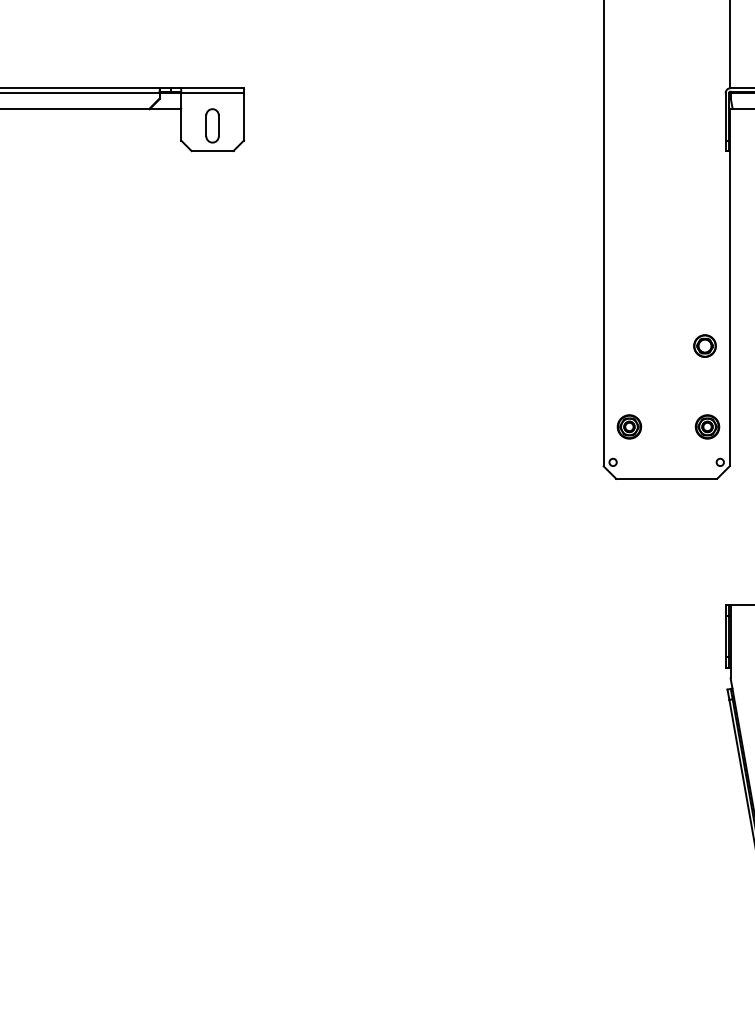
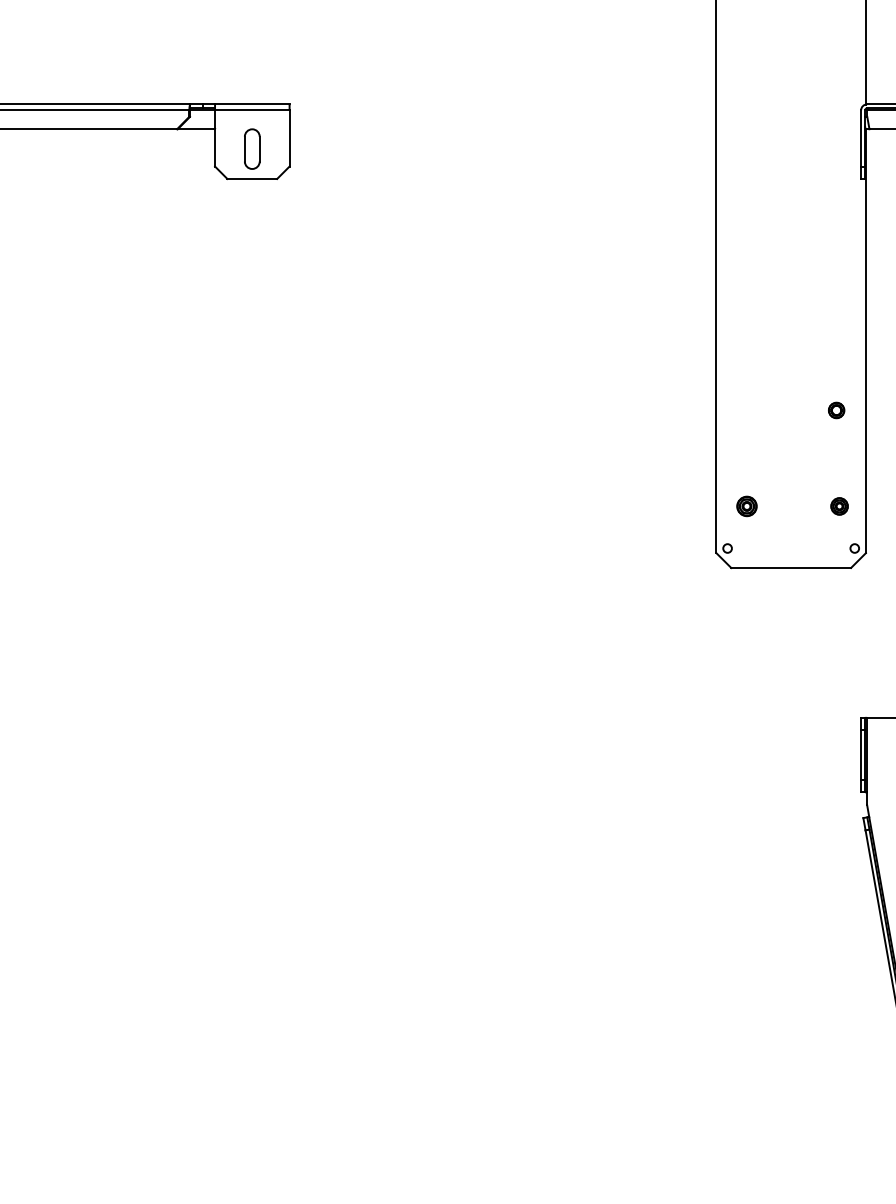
part: (704, 346) -> (836, 410), size x0.6
part: (629, 427) -> (746, 506), size x0.7
part: (707, 427) -> (839, 506), size x0.6

